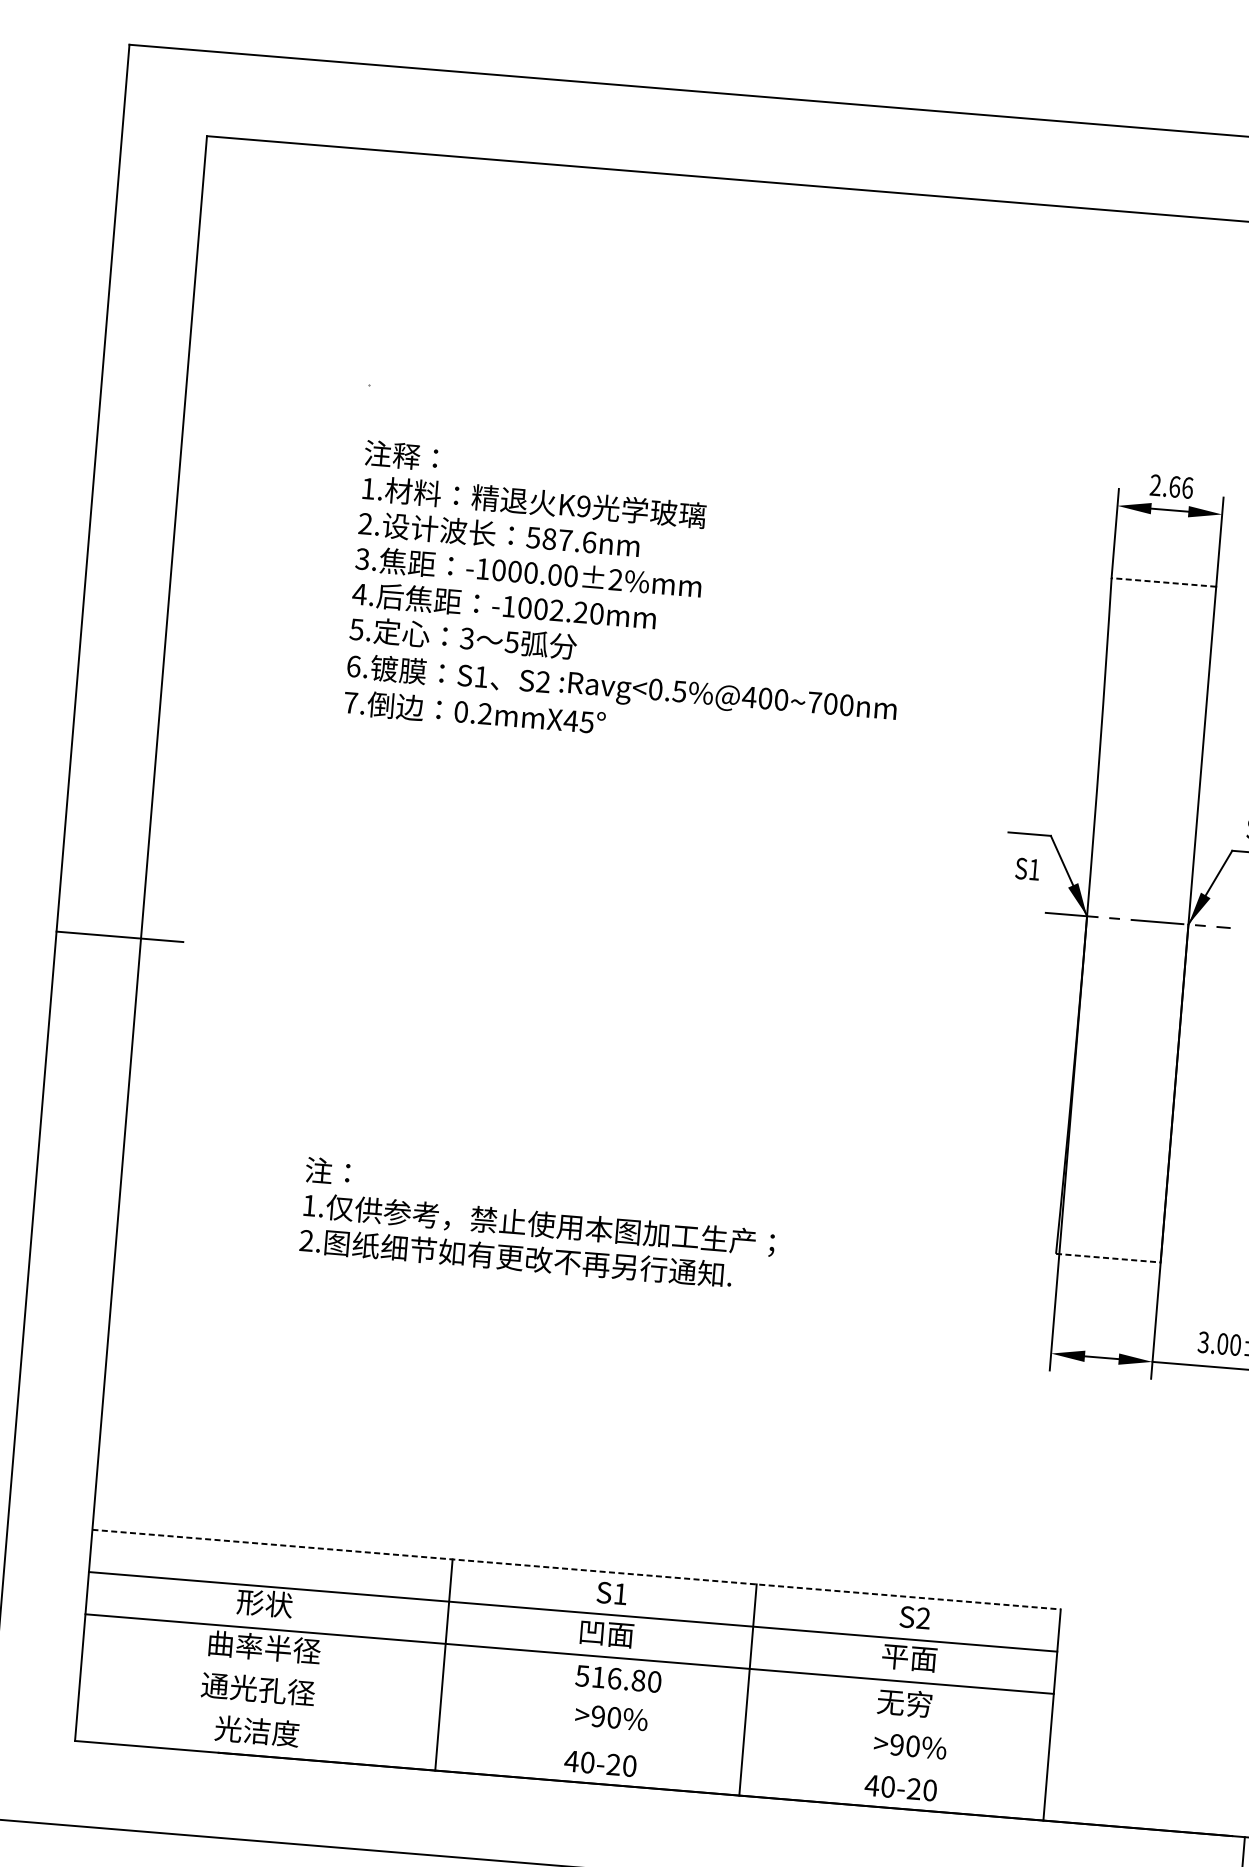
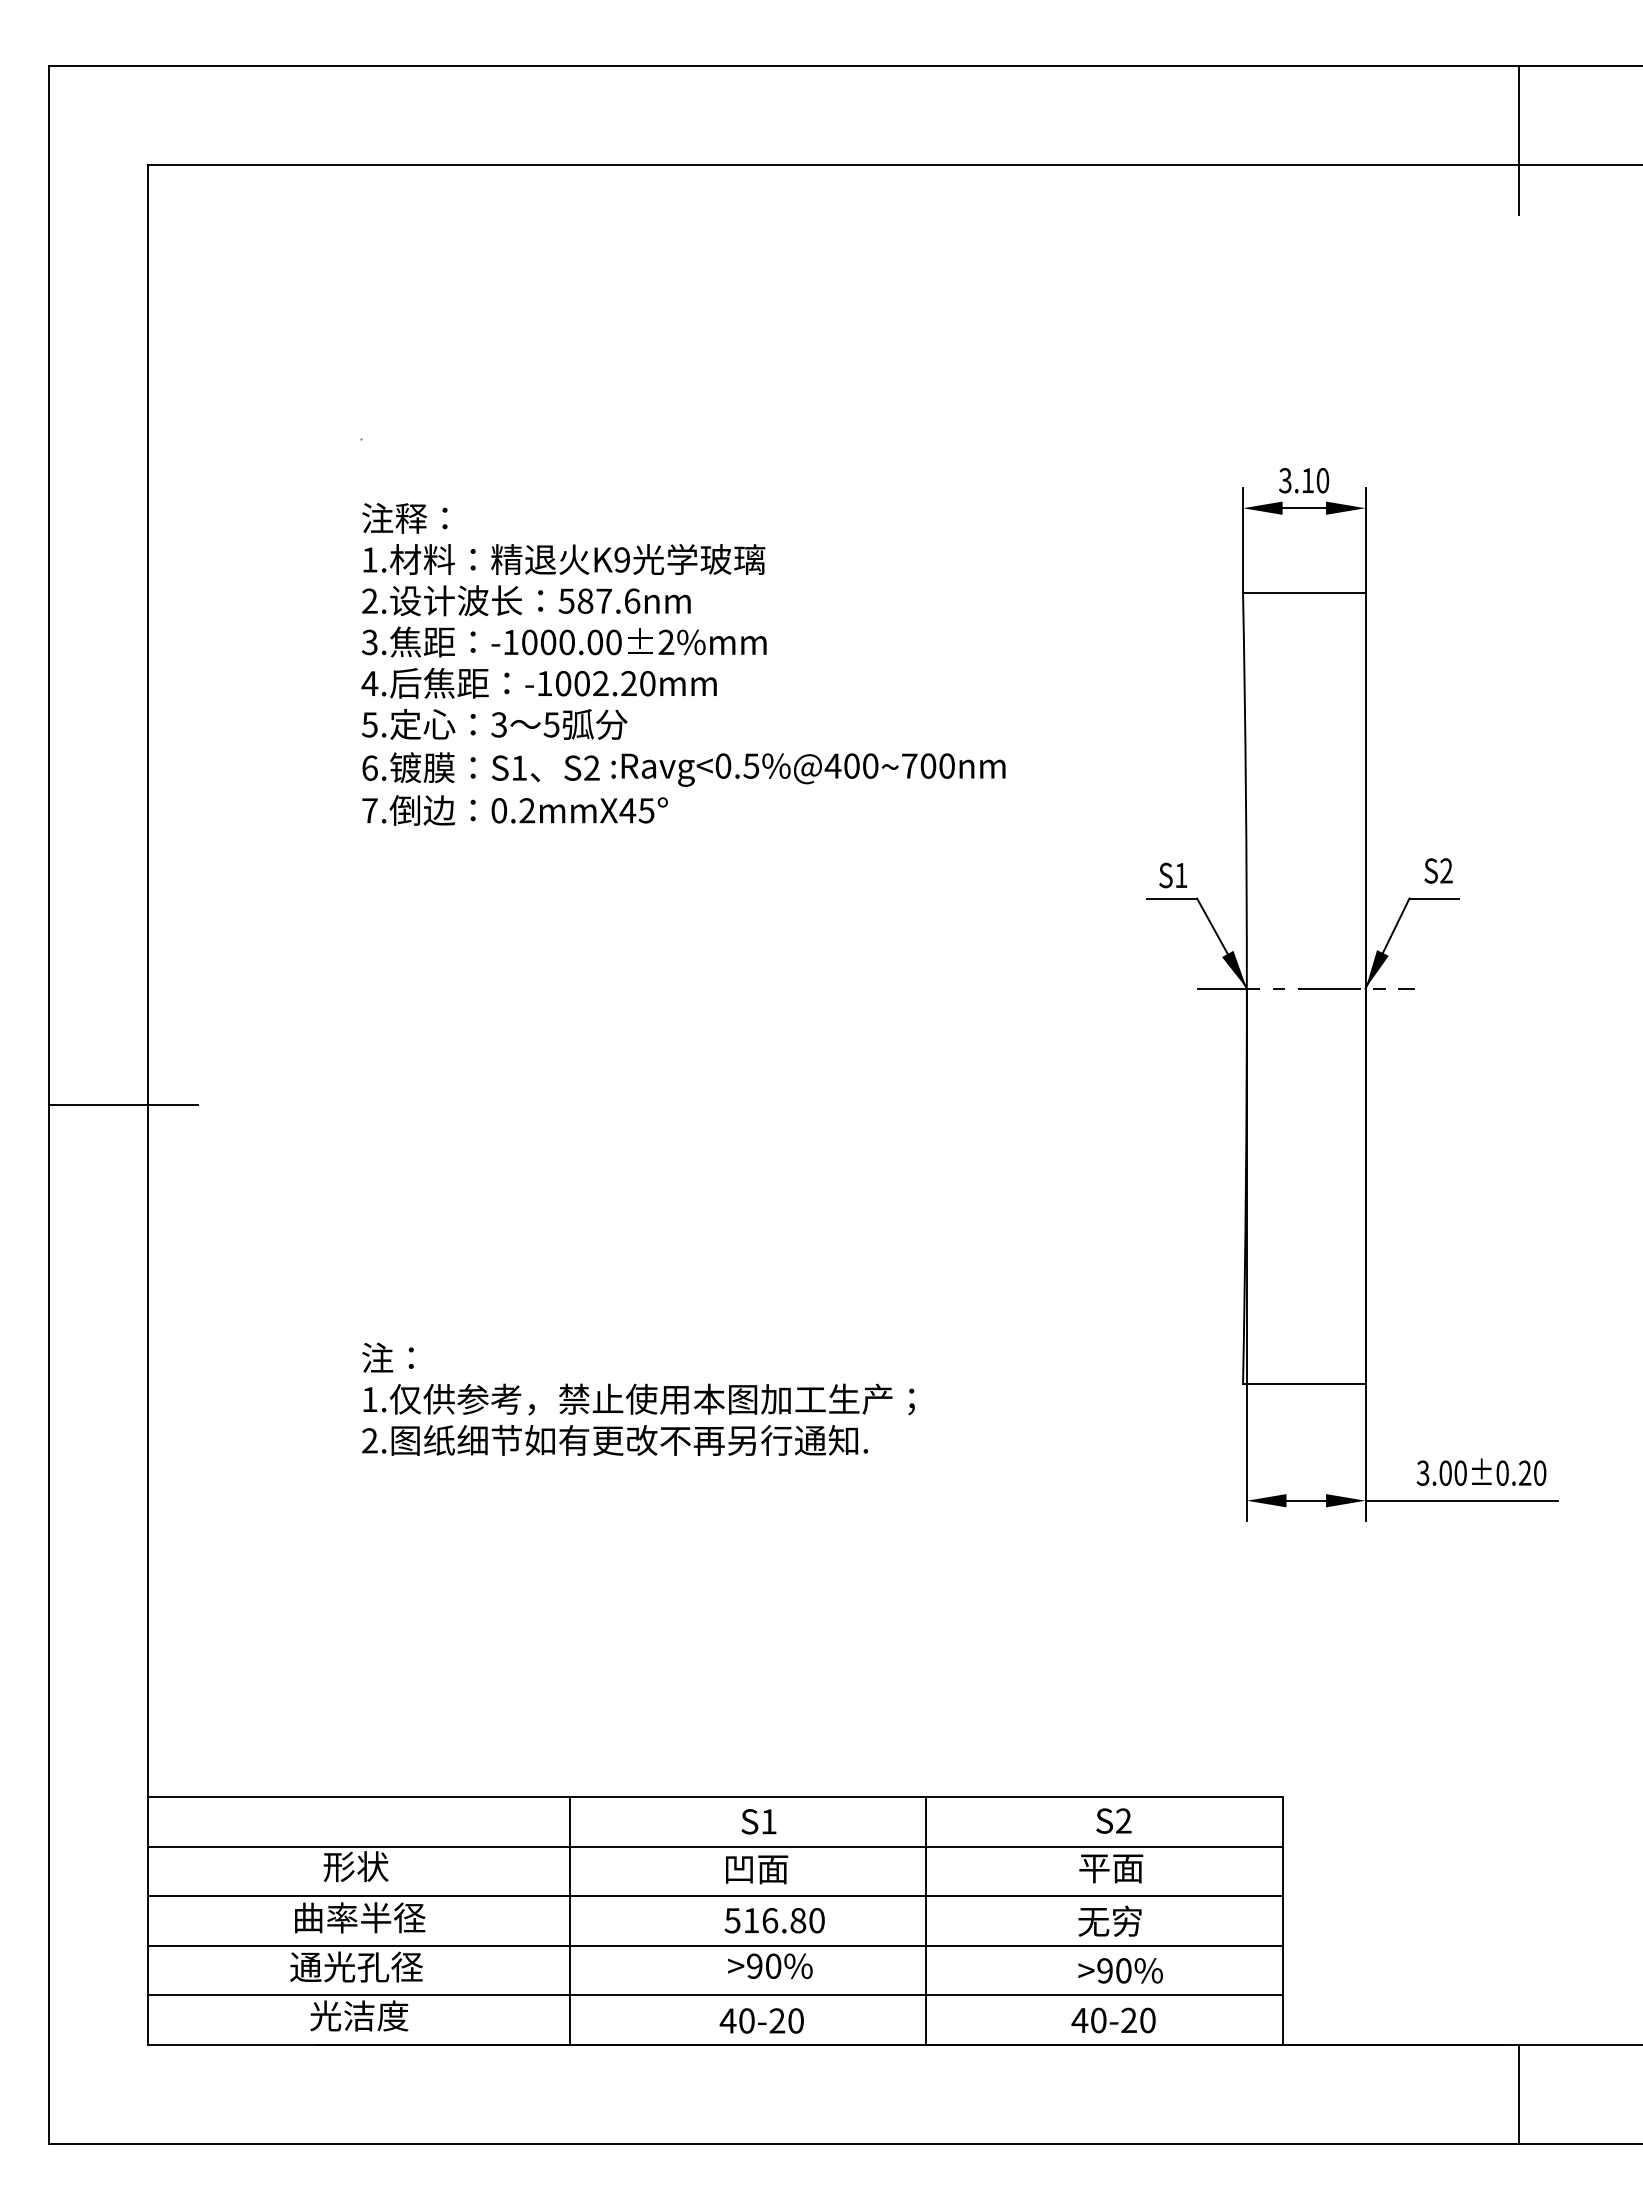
text: (1171, 486) -> (1304, 480), 2.66 -> 3.10
line: (1163, 582) -> (1303, 592), dashed -> solid
text: (1027, 869) -> (1172, 875), moved
line: (1108, 1258) -> (1304, 1384), dashed -> solid
line: (576, 1569) -> (715, 1797), dashed -> solid
line: (566, 1696) -> (715, 1945), added
line: (562, 1738) -> (715, 1995), added

